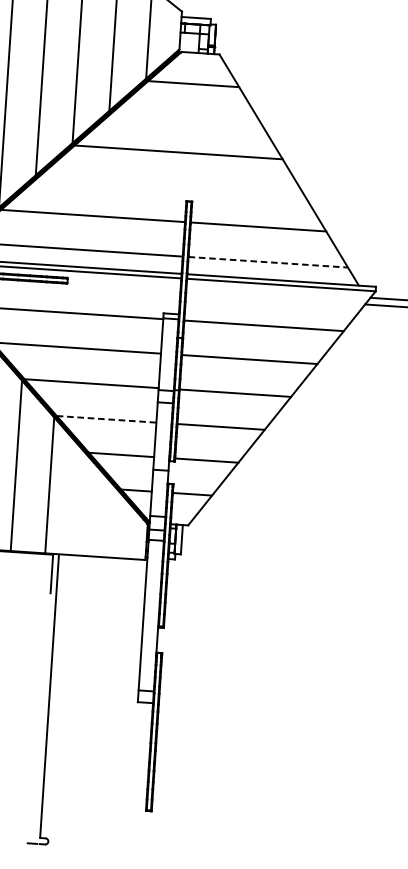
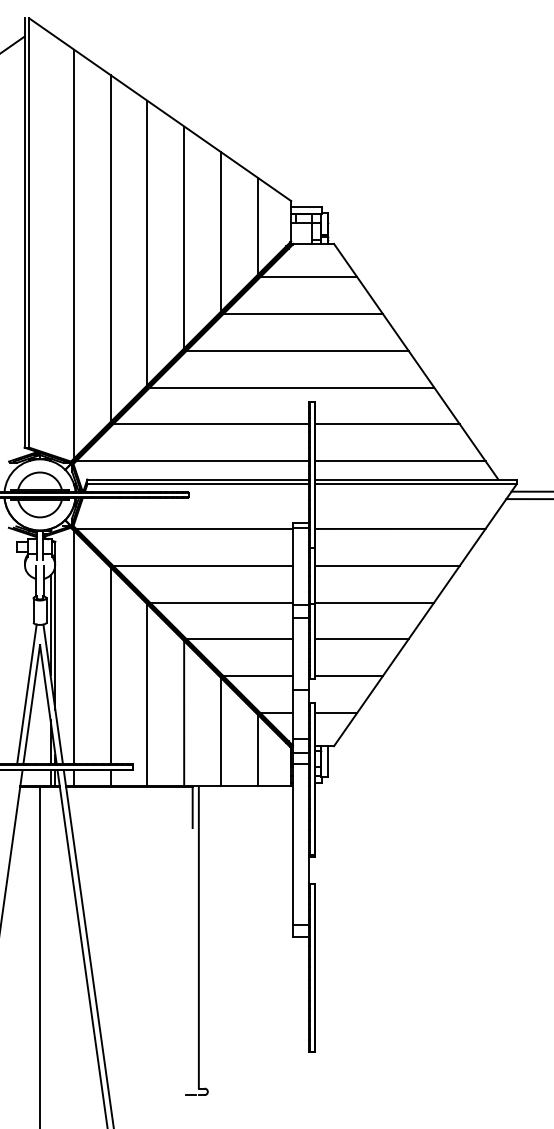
line: (185, 118) -> (302, 314), added
line: (170, 186) -> (291, 387), added
line: (269, 262) -> (401, 461), dashed -> solid
line: (107, 419) -> (240, 639), dashed -> solid
line: (82, 504) -> (220, 731), added
line: (116, 523) -> (257, 749), added

